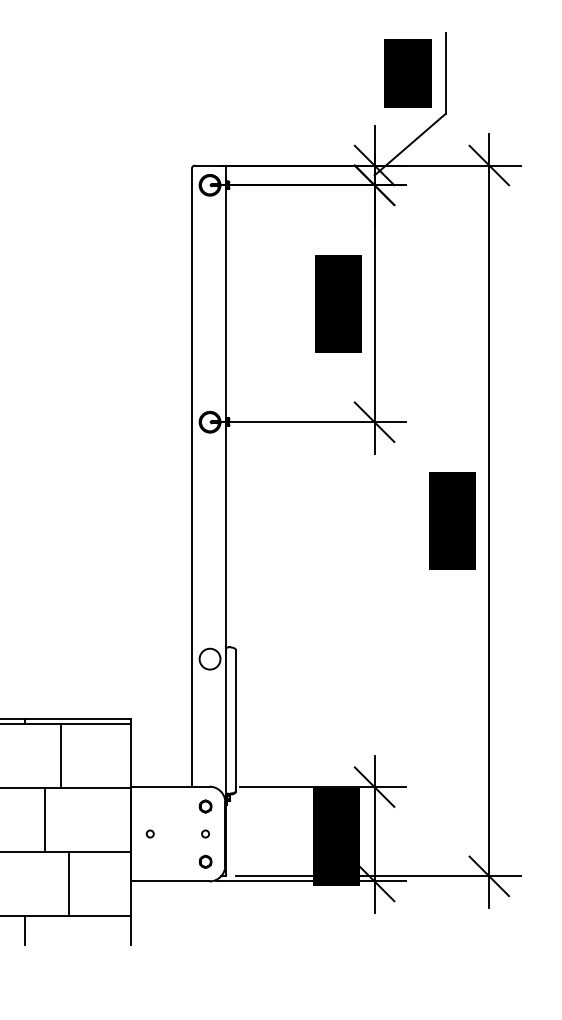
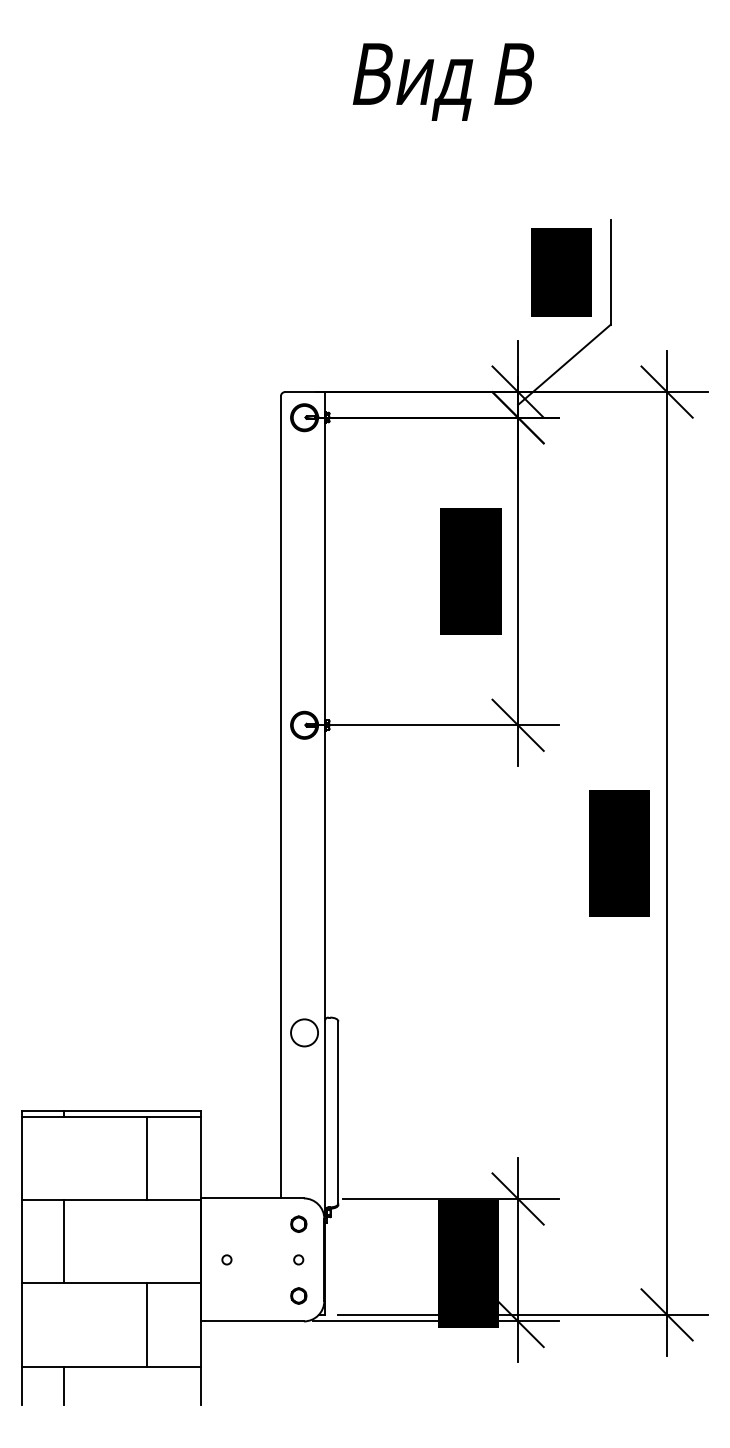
line: (60, 755) -> (147, 1158), moved
line: (45, 819) -> (64, 1241), moved
line: (69, 883) -> (147, 1324), moved

